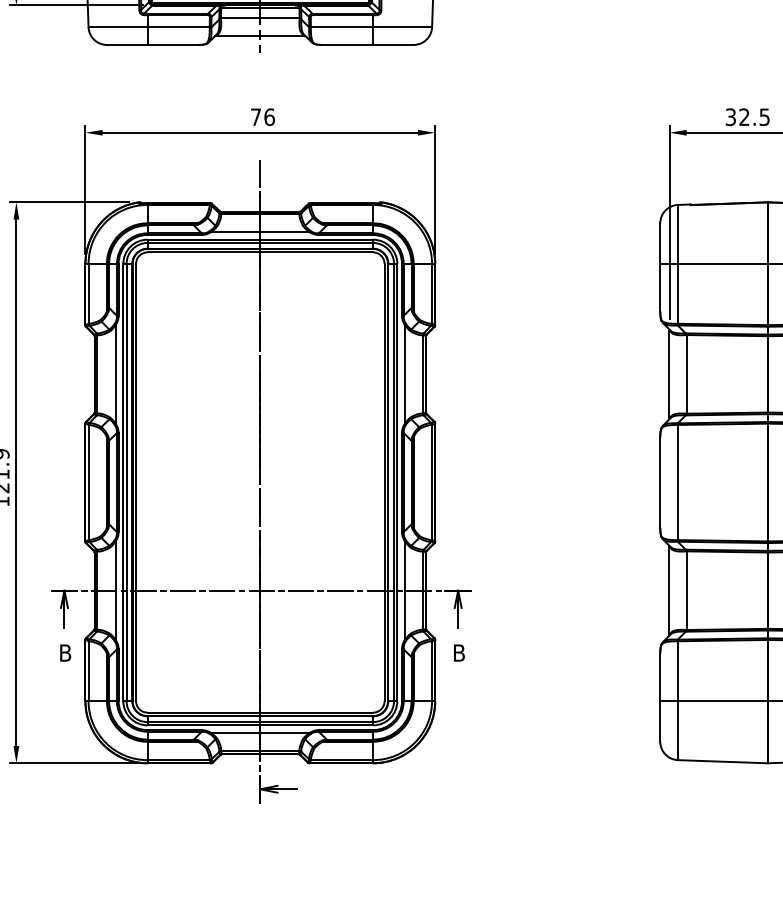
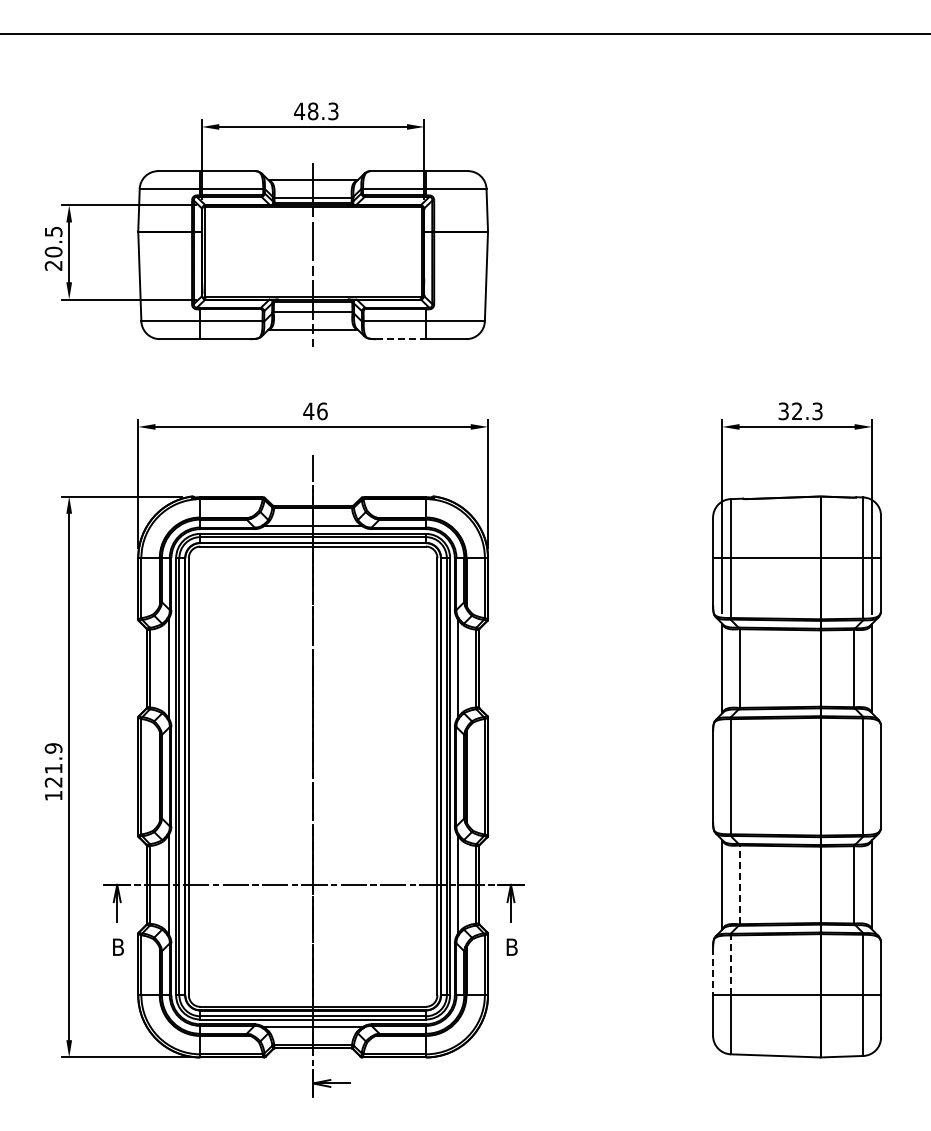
line: (347, 45) -> (400, 339), solid -> dashed
text: (255, 116) -> (308, 410), 76 -> 46
text: (764, 116) -> (817, 410), 32.5 -> 32.3
line: (687, 590) -> (740, 884), solid -> dashed
line: (677, 671) -> (730, 965), solid -> dashed
line: (660, 677) -> (713, 971), solid -> dashed

